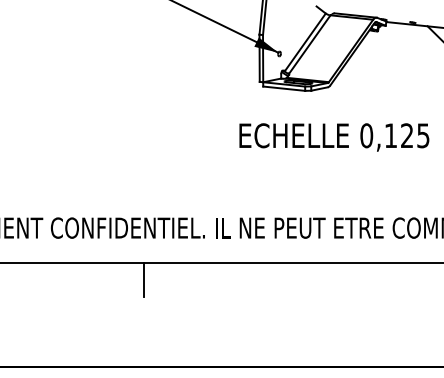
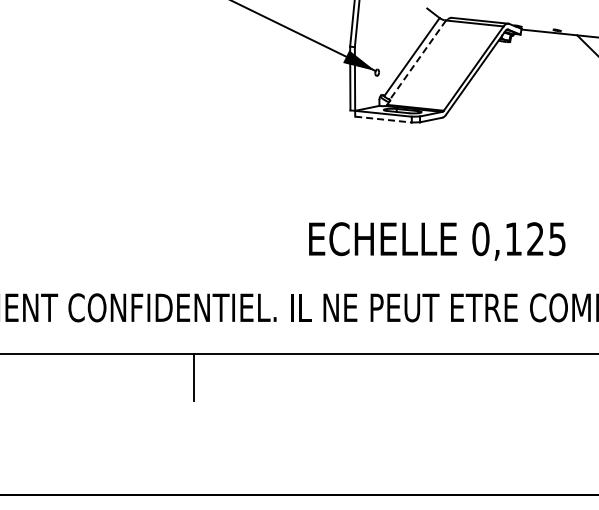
line: (310, 44) -> (418, 60), solid -> dashed
line: (284, 88) -> (384, 119), solid -> dashed
text: (334, 137) -> (437, 241), moved

